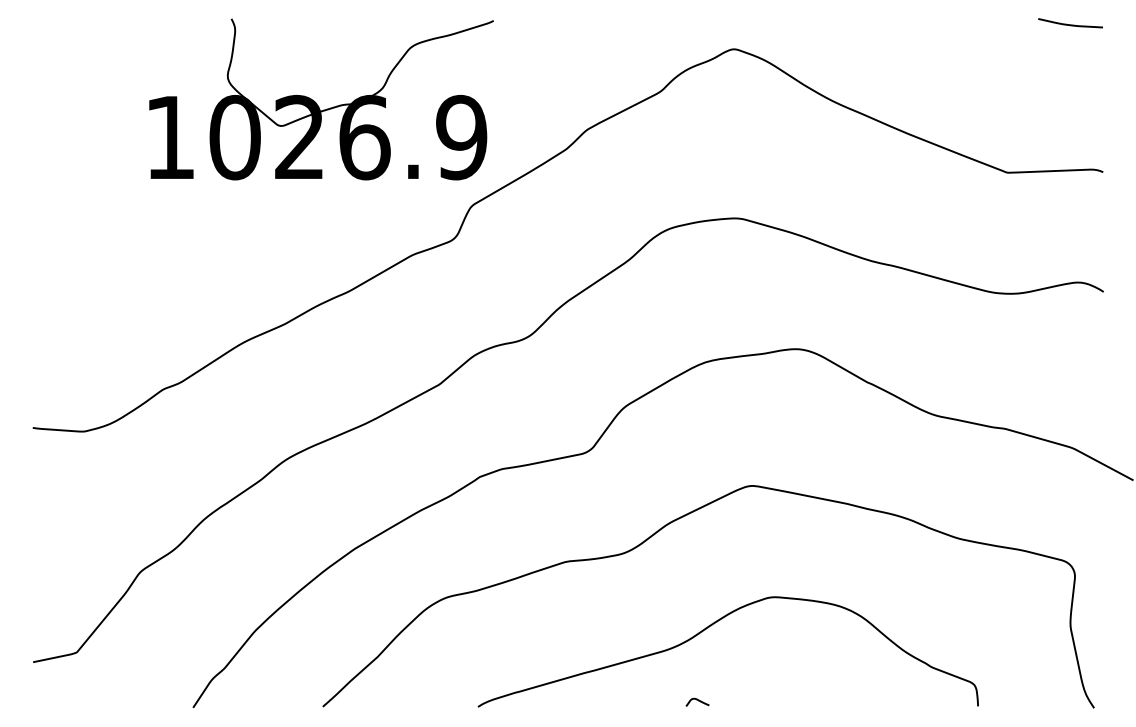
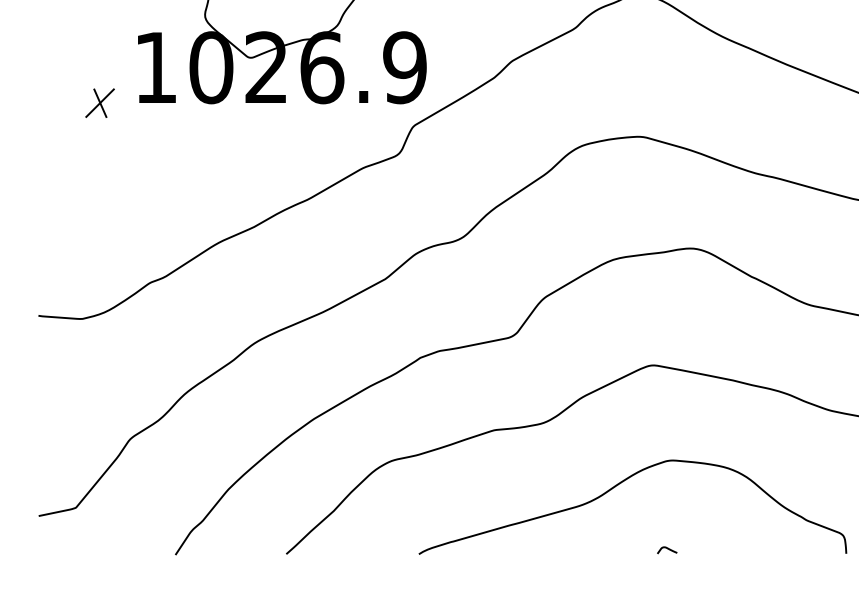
part: (104, 179) -> (99, 103), added
curve: (697, 700) -> (667, 548), moved

